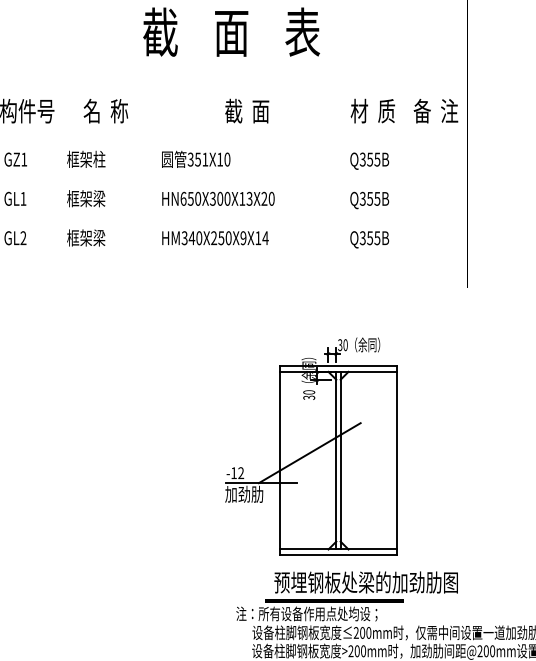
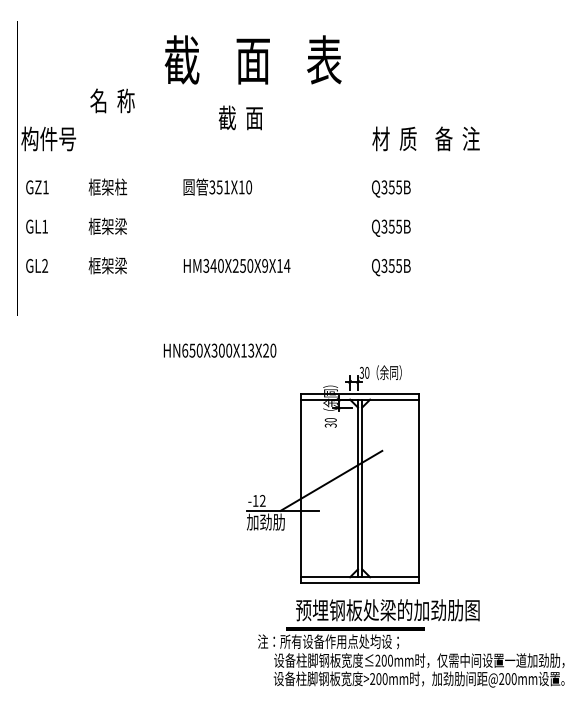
text: (105, 110) -> (112, 100), moved
text: (246, 110) -> (240, 117), moved
text: (217, 198) -> (219, 350), moved

